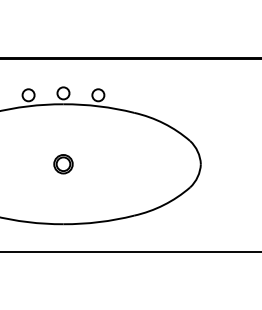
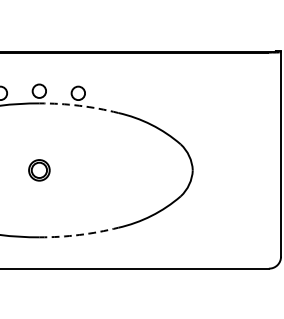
arc: (99, 106) -> (79, 105), solid -> dashed
arc: (99, 222) -> (79, 235), solid -> dashed

